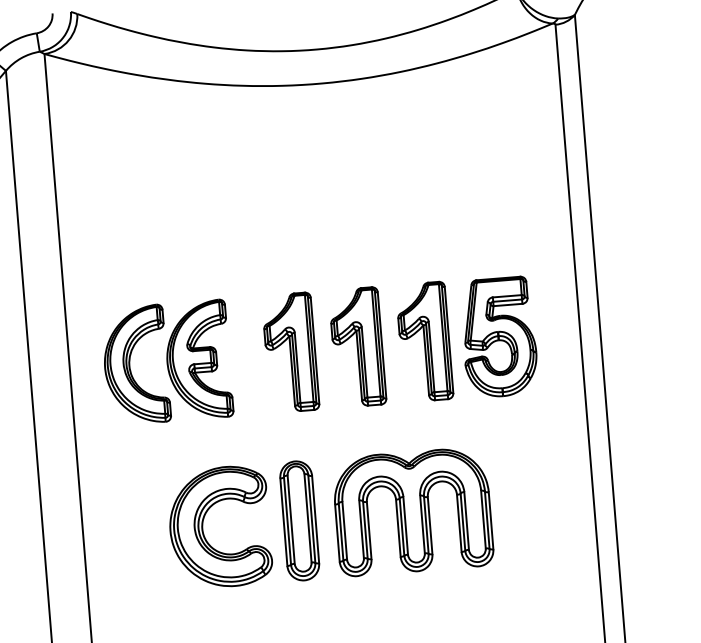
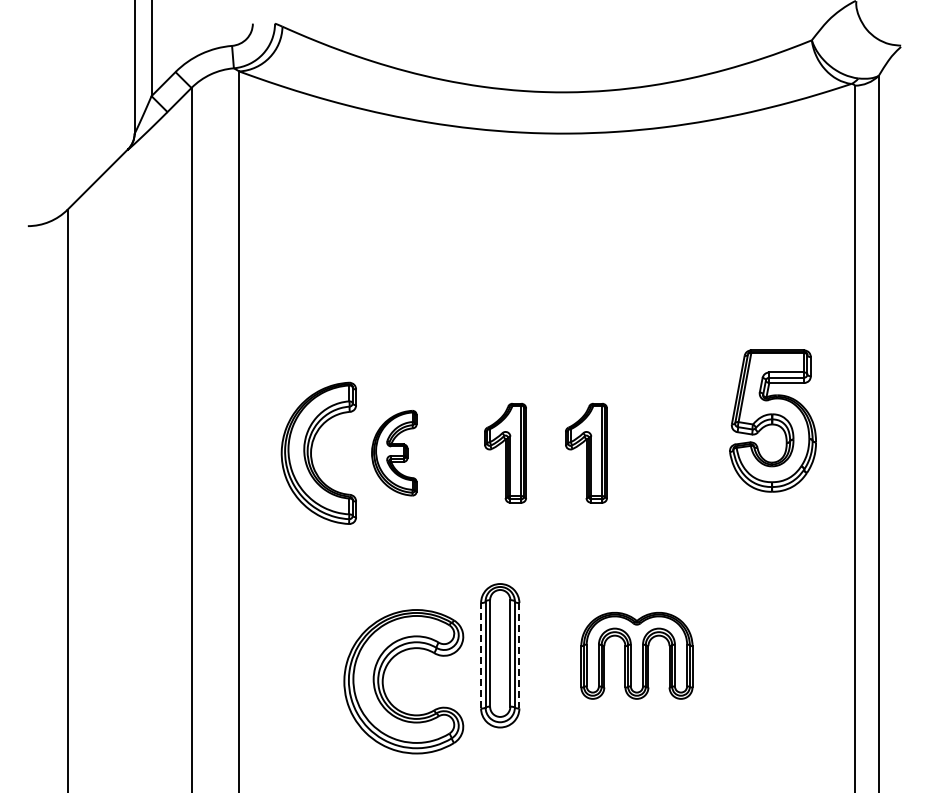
part: (498, 337) -> (772, 420), moved
part: (424, 341) -> (667, 452), removed
part: (357, 346) -> (586, 452), size x0.7
part: (290, 352) -> (505, 452), size x0.7
part: (198, 359) -> (394, 452), size x0.6
part: (412, 511) -> (636, 655), size x0.6
line: (315, 519) -> (519, 655), solid -> dashed
line: (284, 521) -> (481, 655), solid -> dashed
part: (203, 524) -> (384, 676), moved

